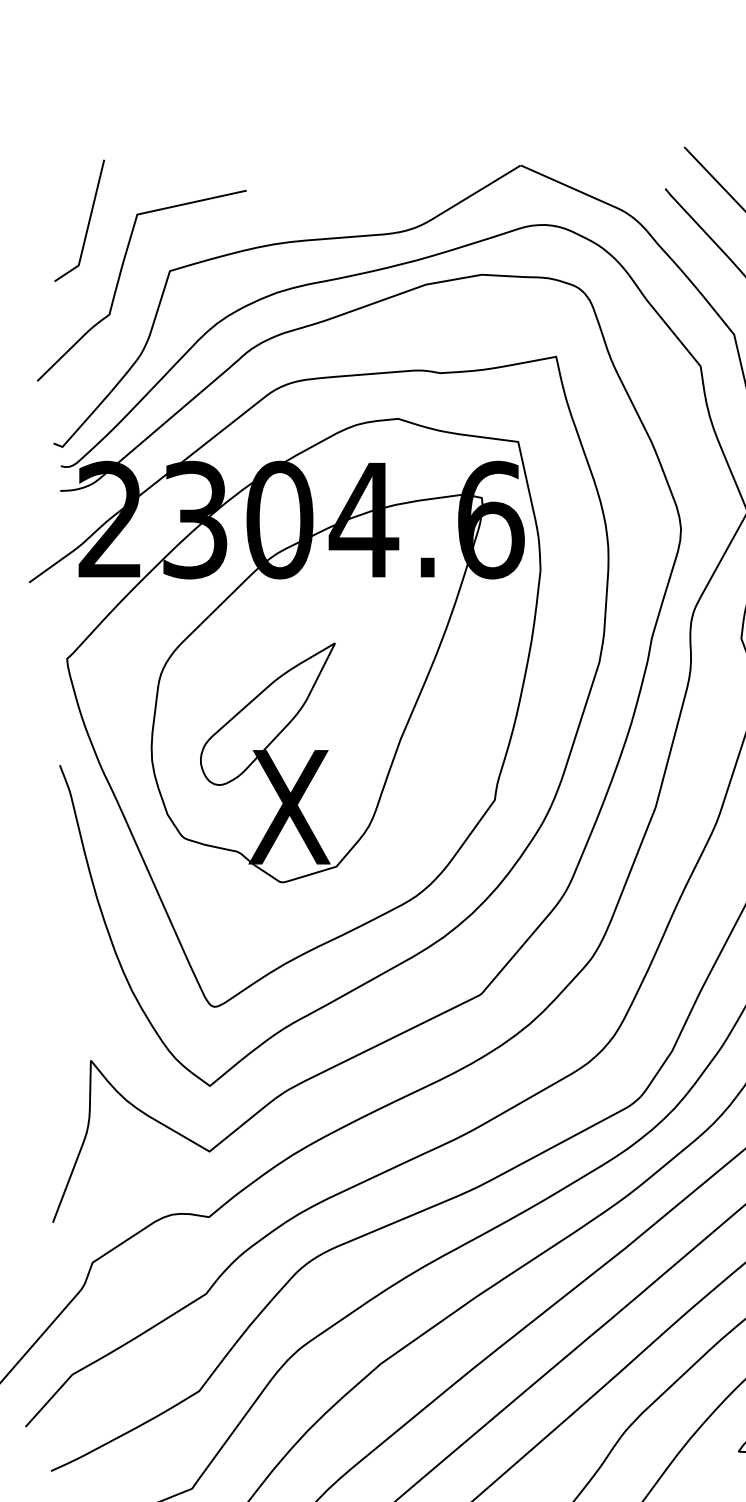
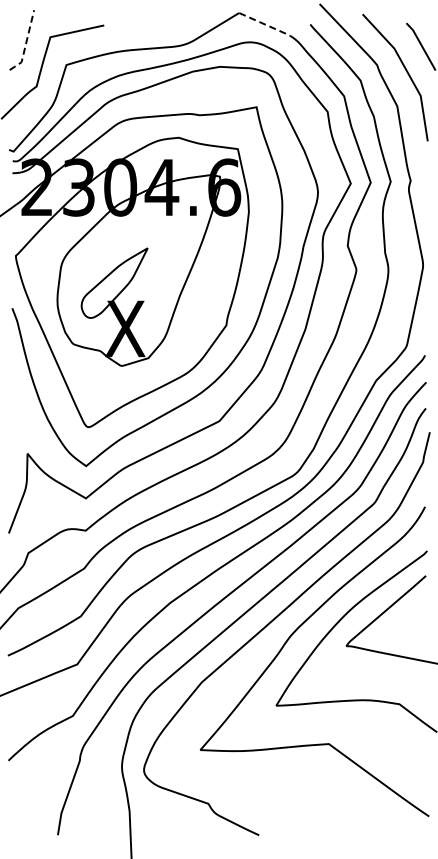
line: (576, 190) -> (266, 25), solid -> dashed
line: (88, 227) -> (26, 43), solid -> dashed

